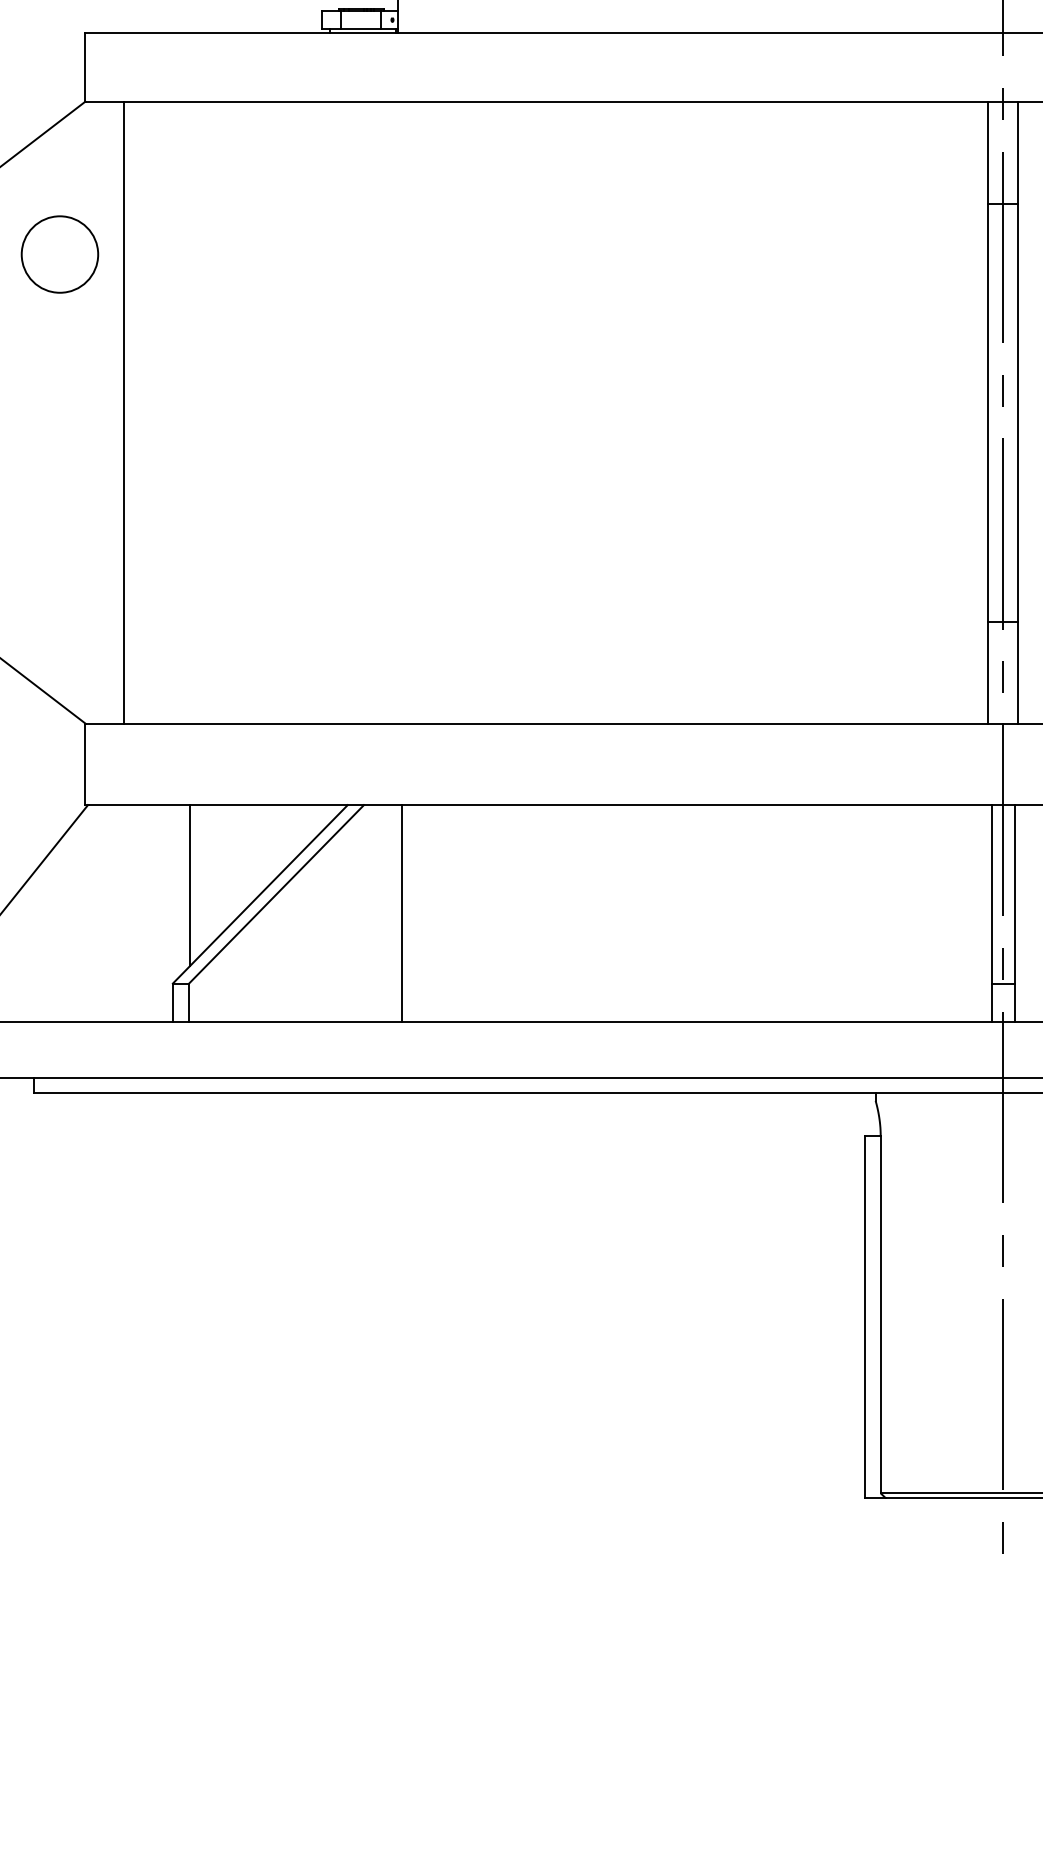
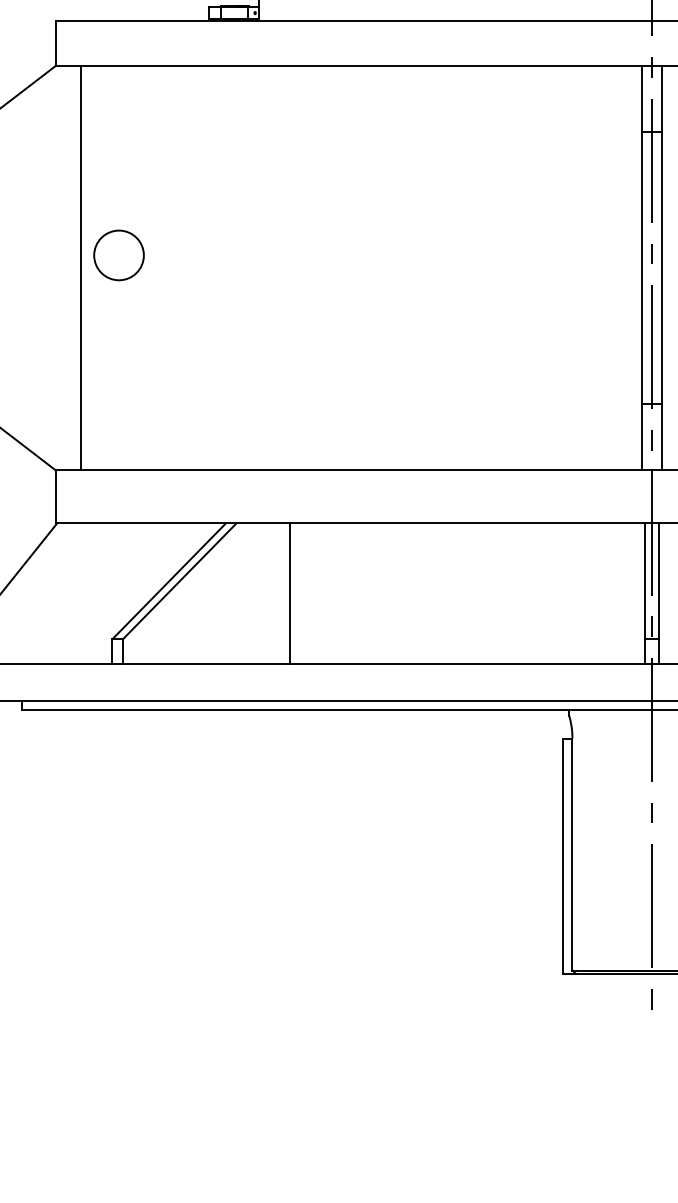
circle: (59, 254) -> (118, 255), moved
line: (189, 885) -> (123, 575), removed
line: (402, 913) -> (289, 593), moved

